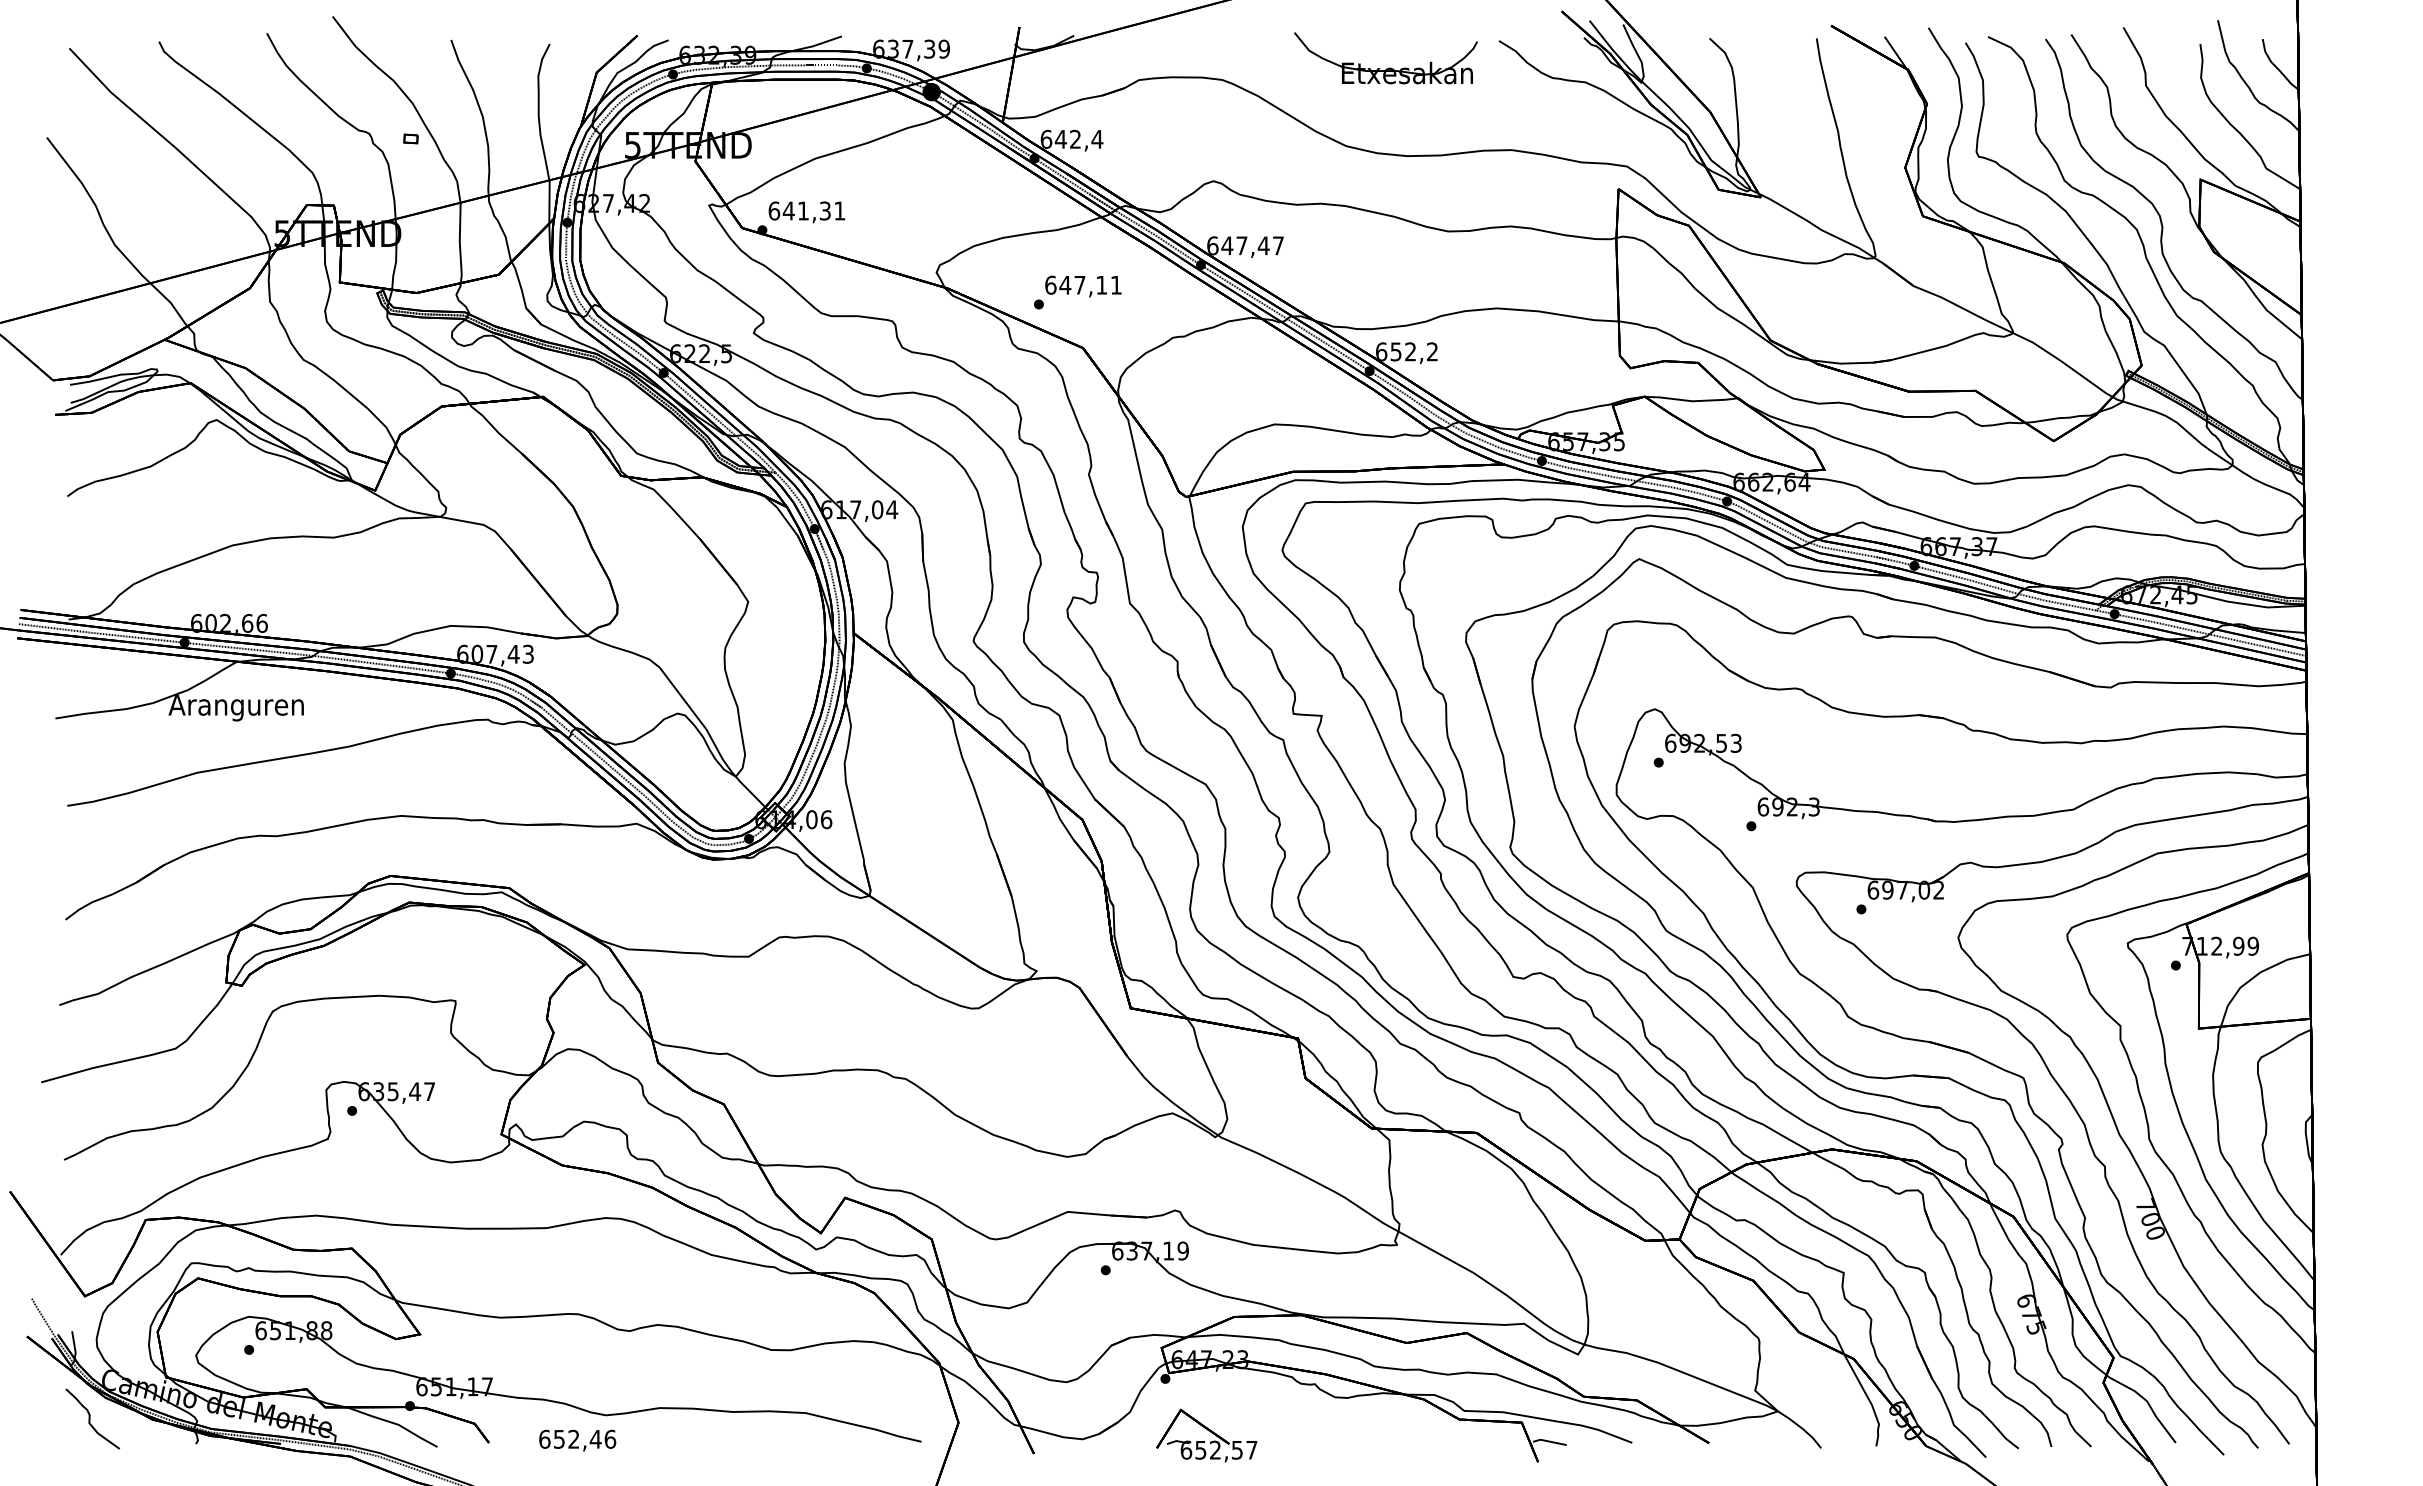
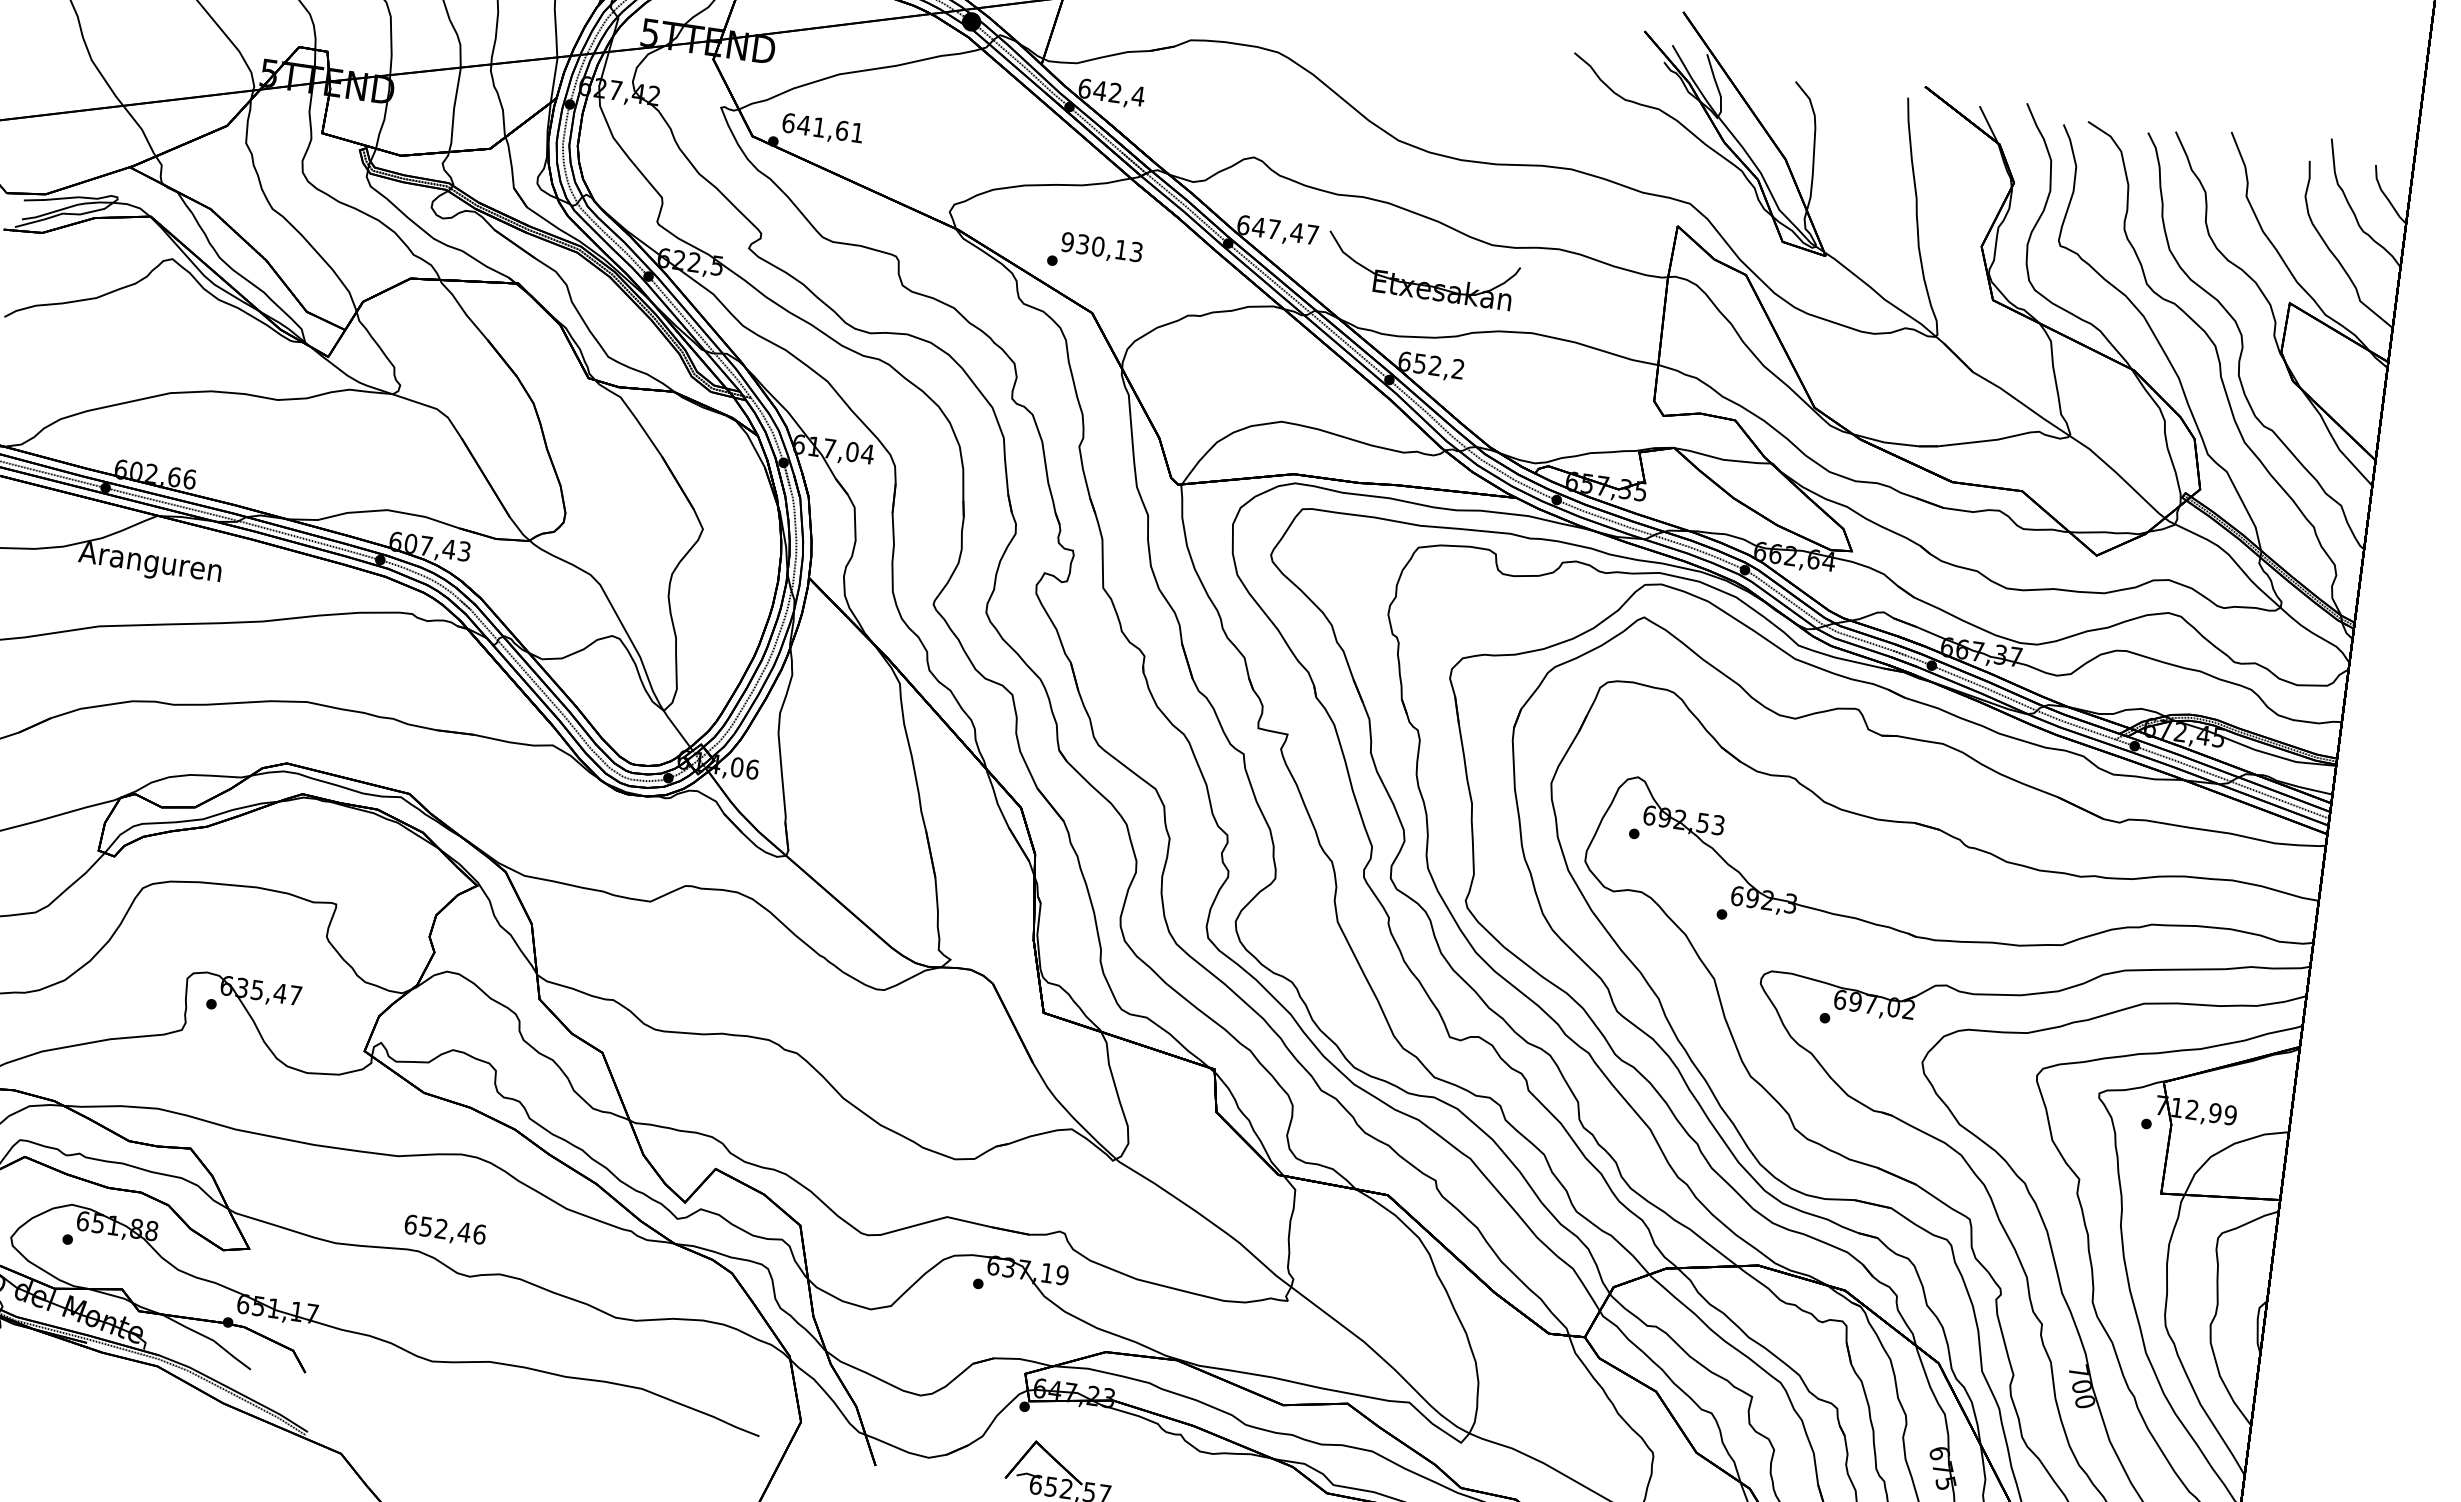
part: (1388, 67) -> (1423, 281), moved
text: (825, 210) -> (842, 130), 641,31 -> 641,61
text: (1083, 284) -> (1102, 246), 647,11 -> 930,13
text: (577, 1440) -> (445, 1230), moved

